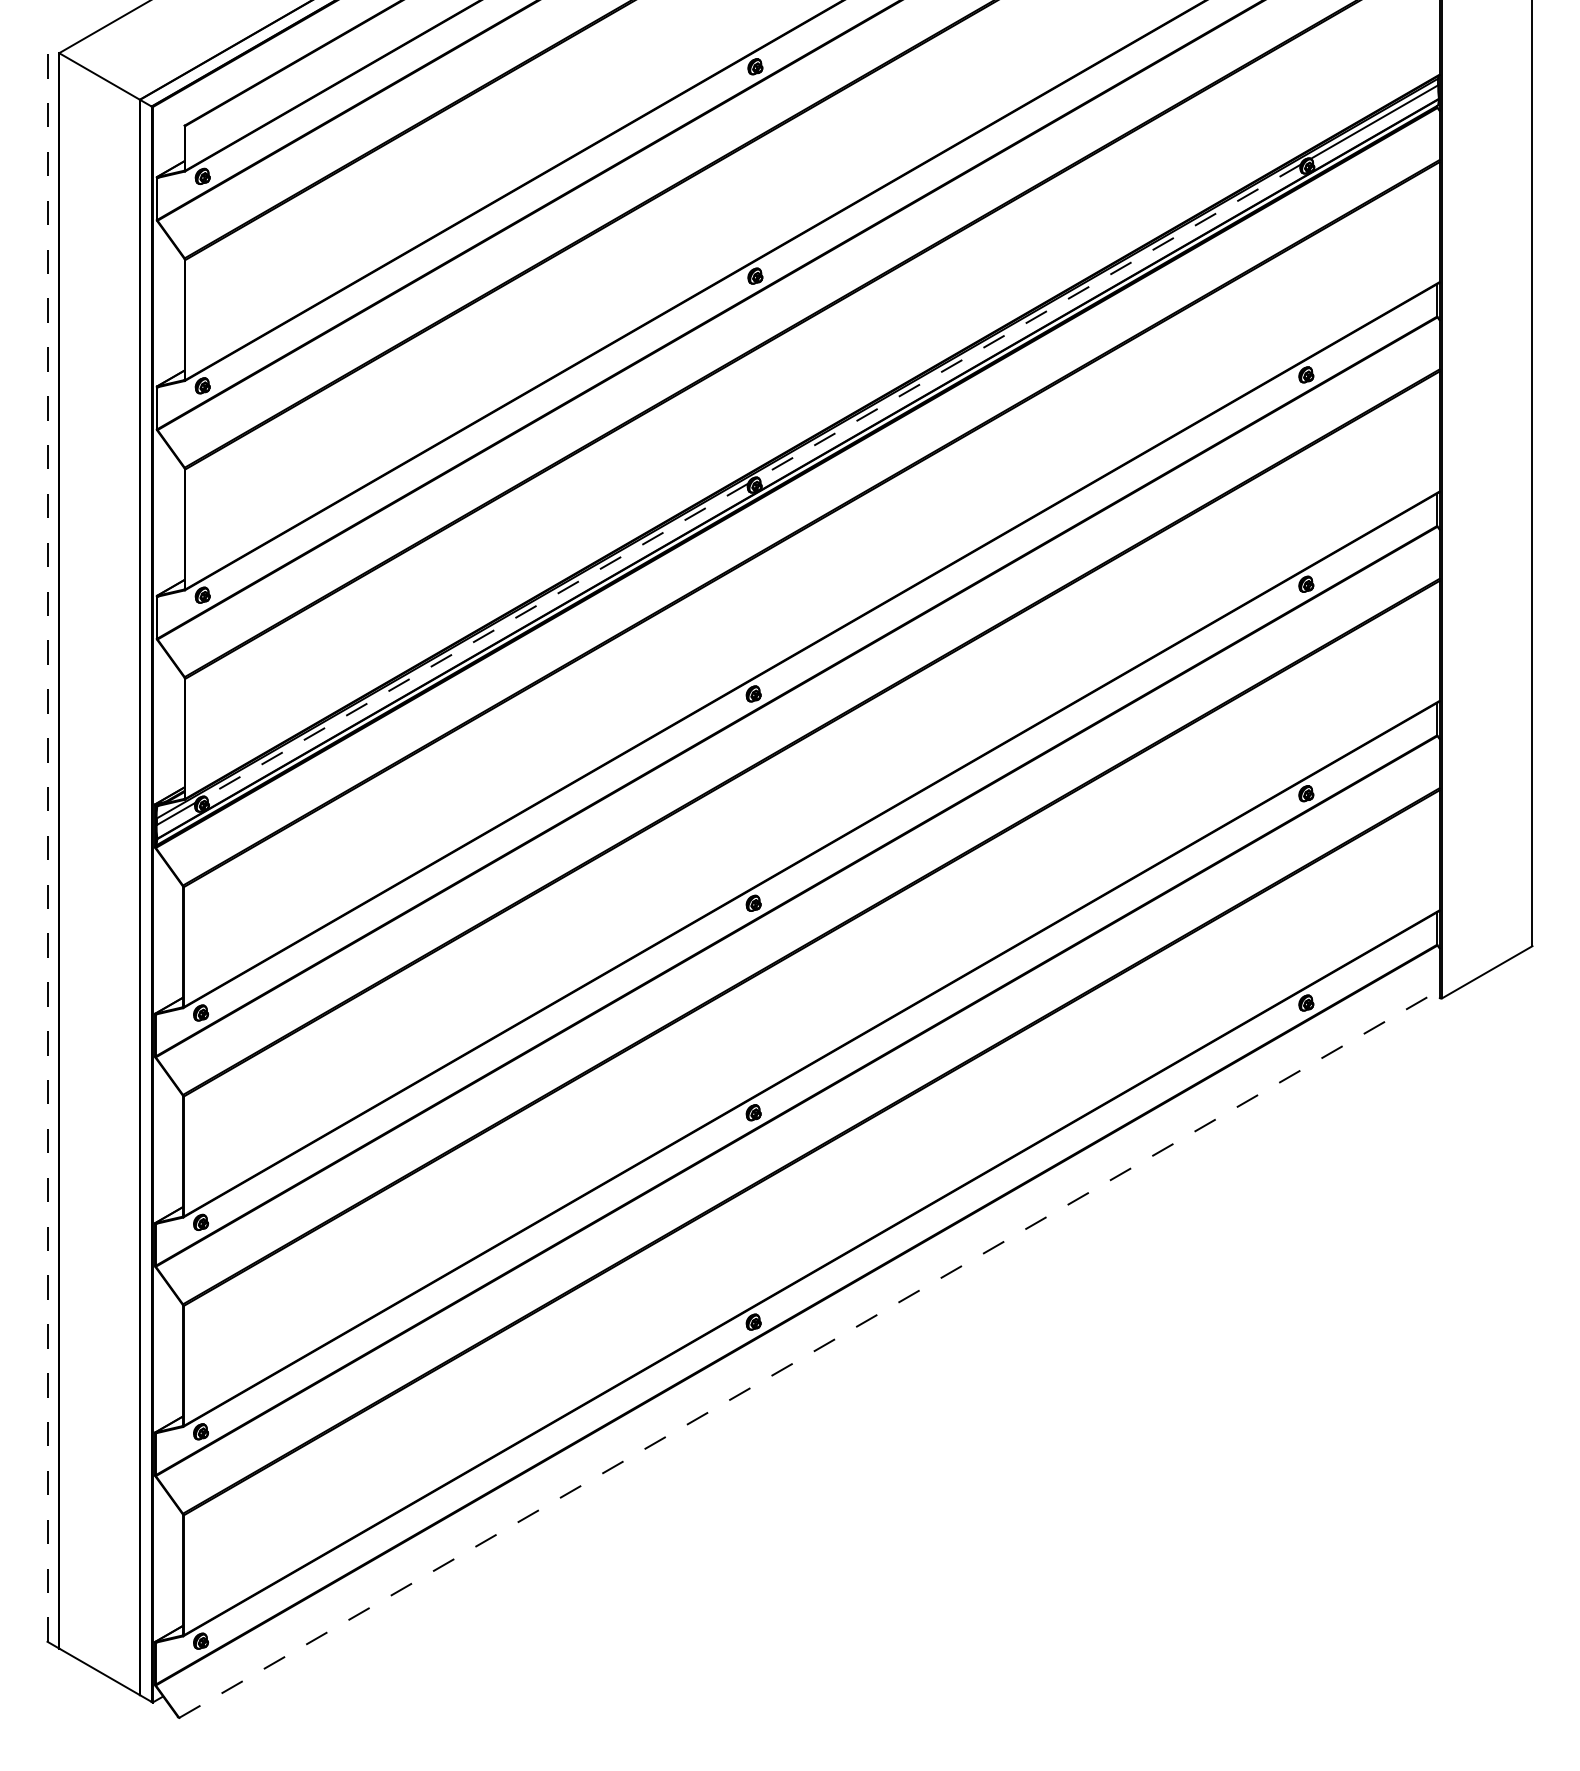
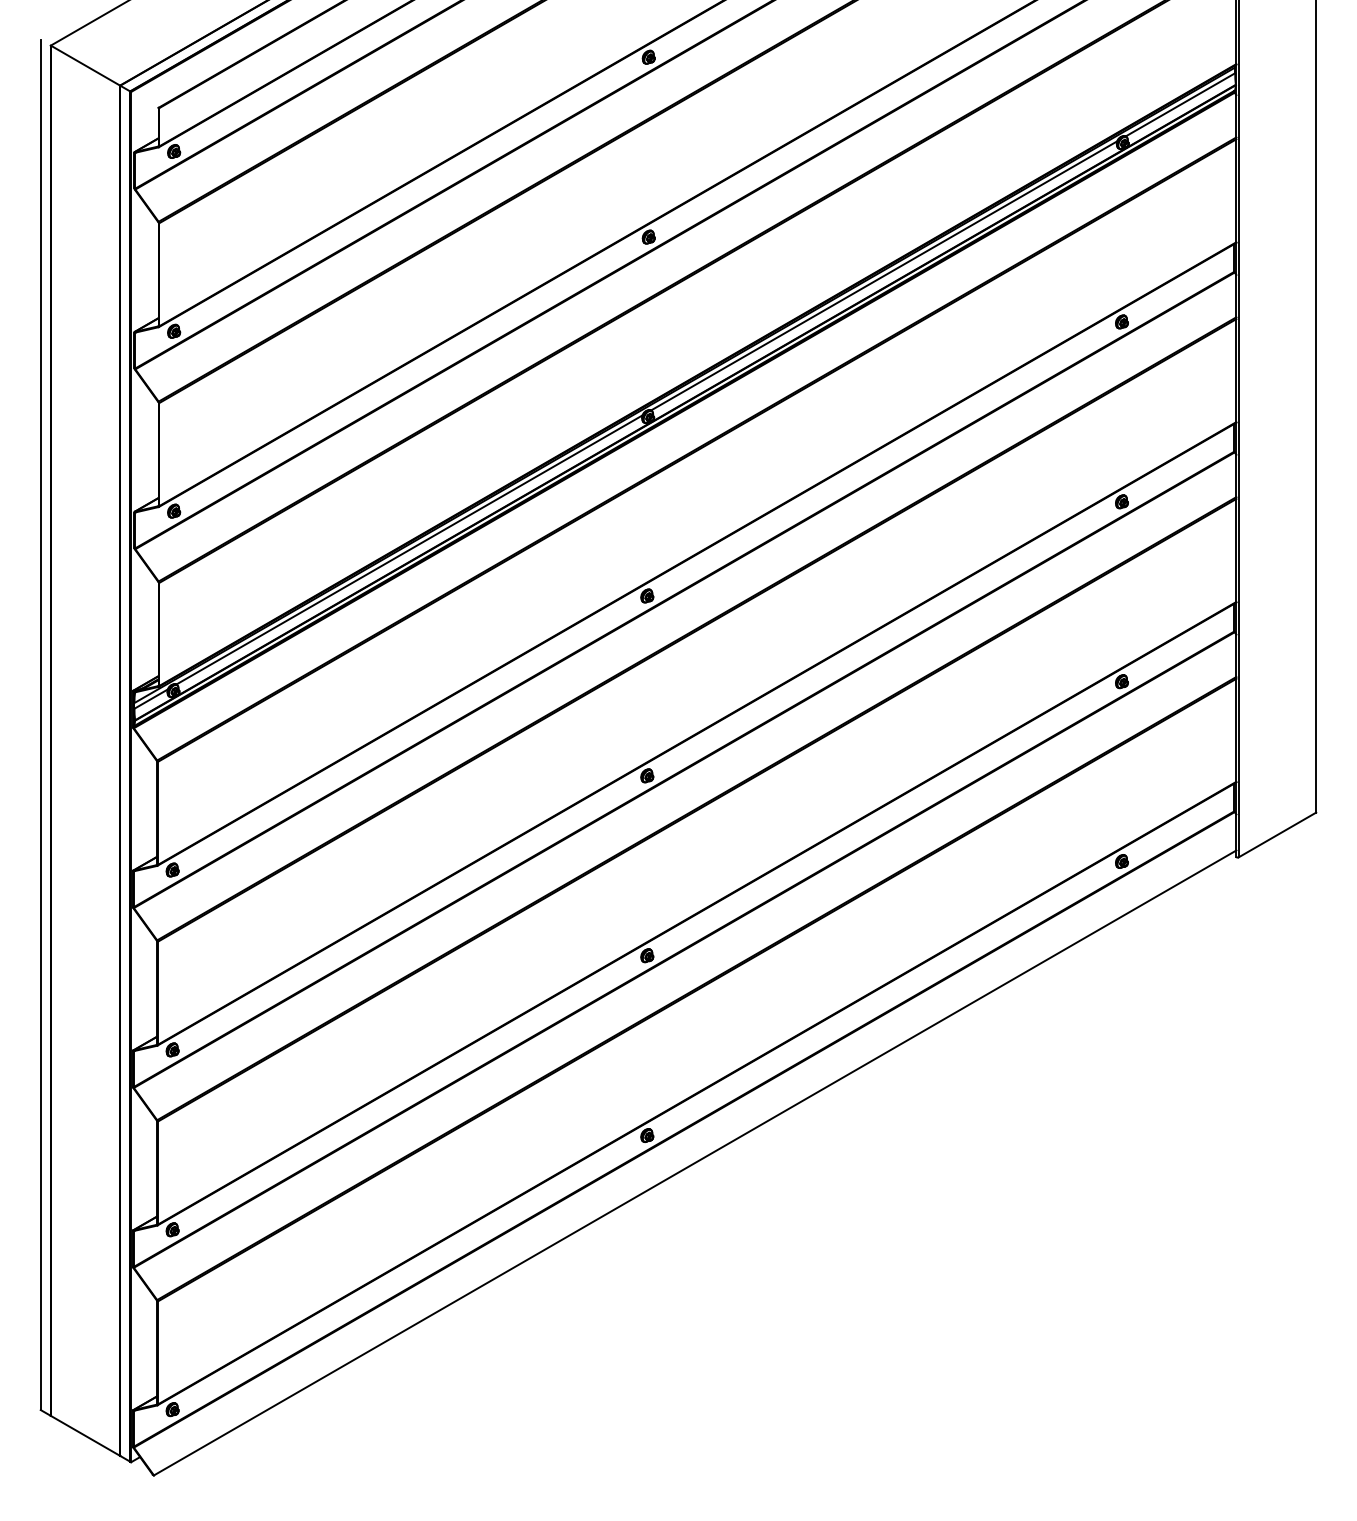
line: (1028, 321) -> (883, 276), dashed -> solid
line: (476, 640) -> (409, 550), dashed -> solid
line: (47, 844) -> (40, 725), dashed -> solid
line: (809, 1354) -> (695, 1163), dashed -> solid

